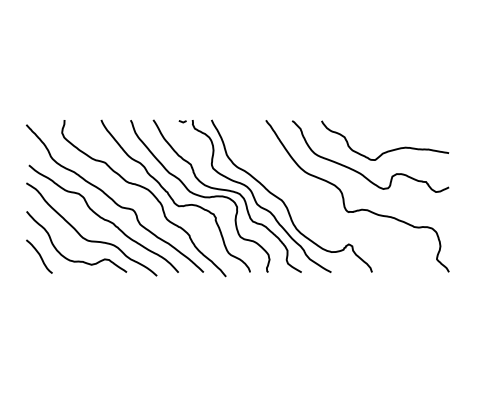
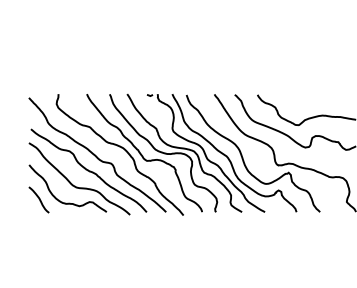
curve: (303, 202) -> (243, 158), added

